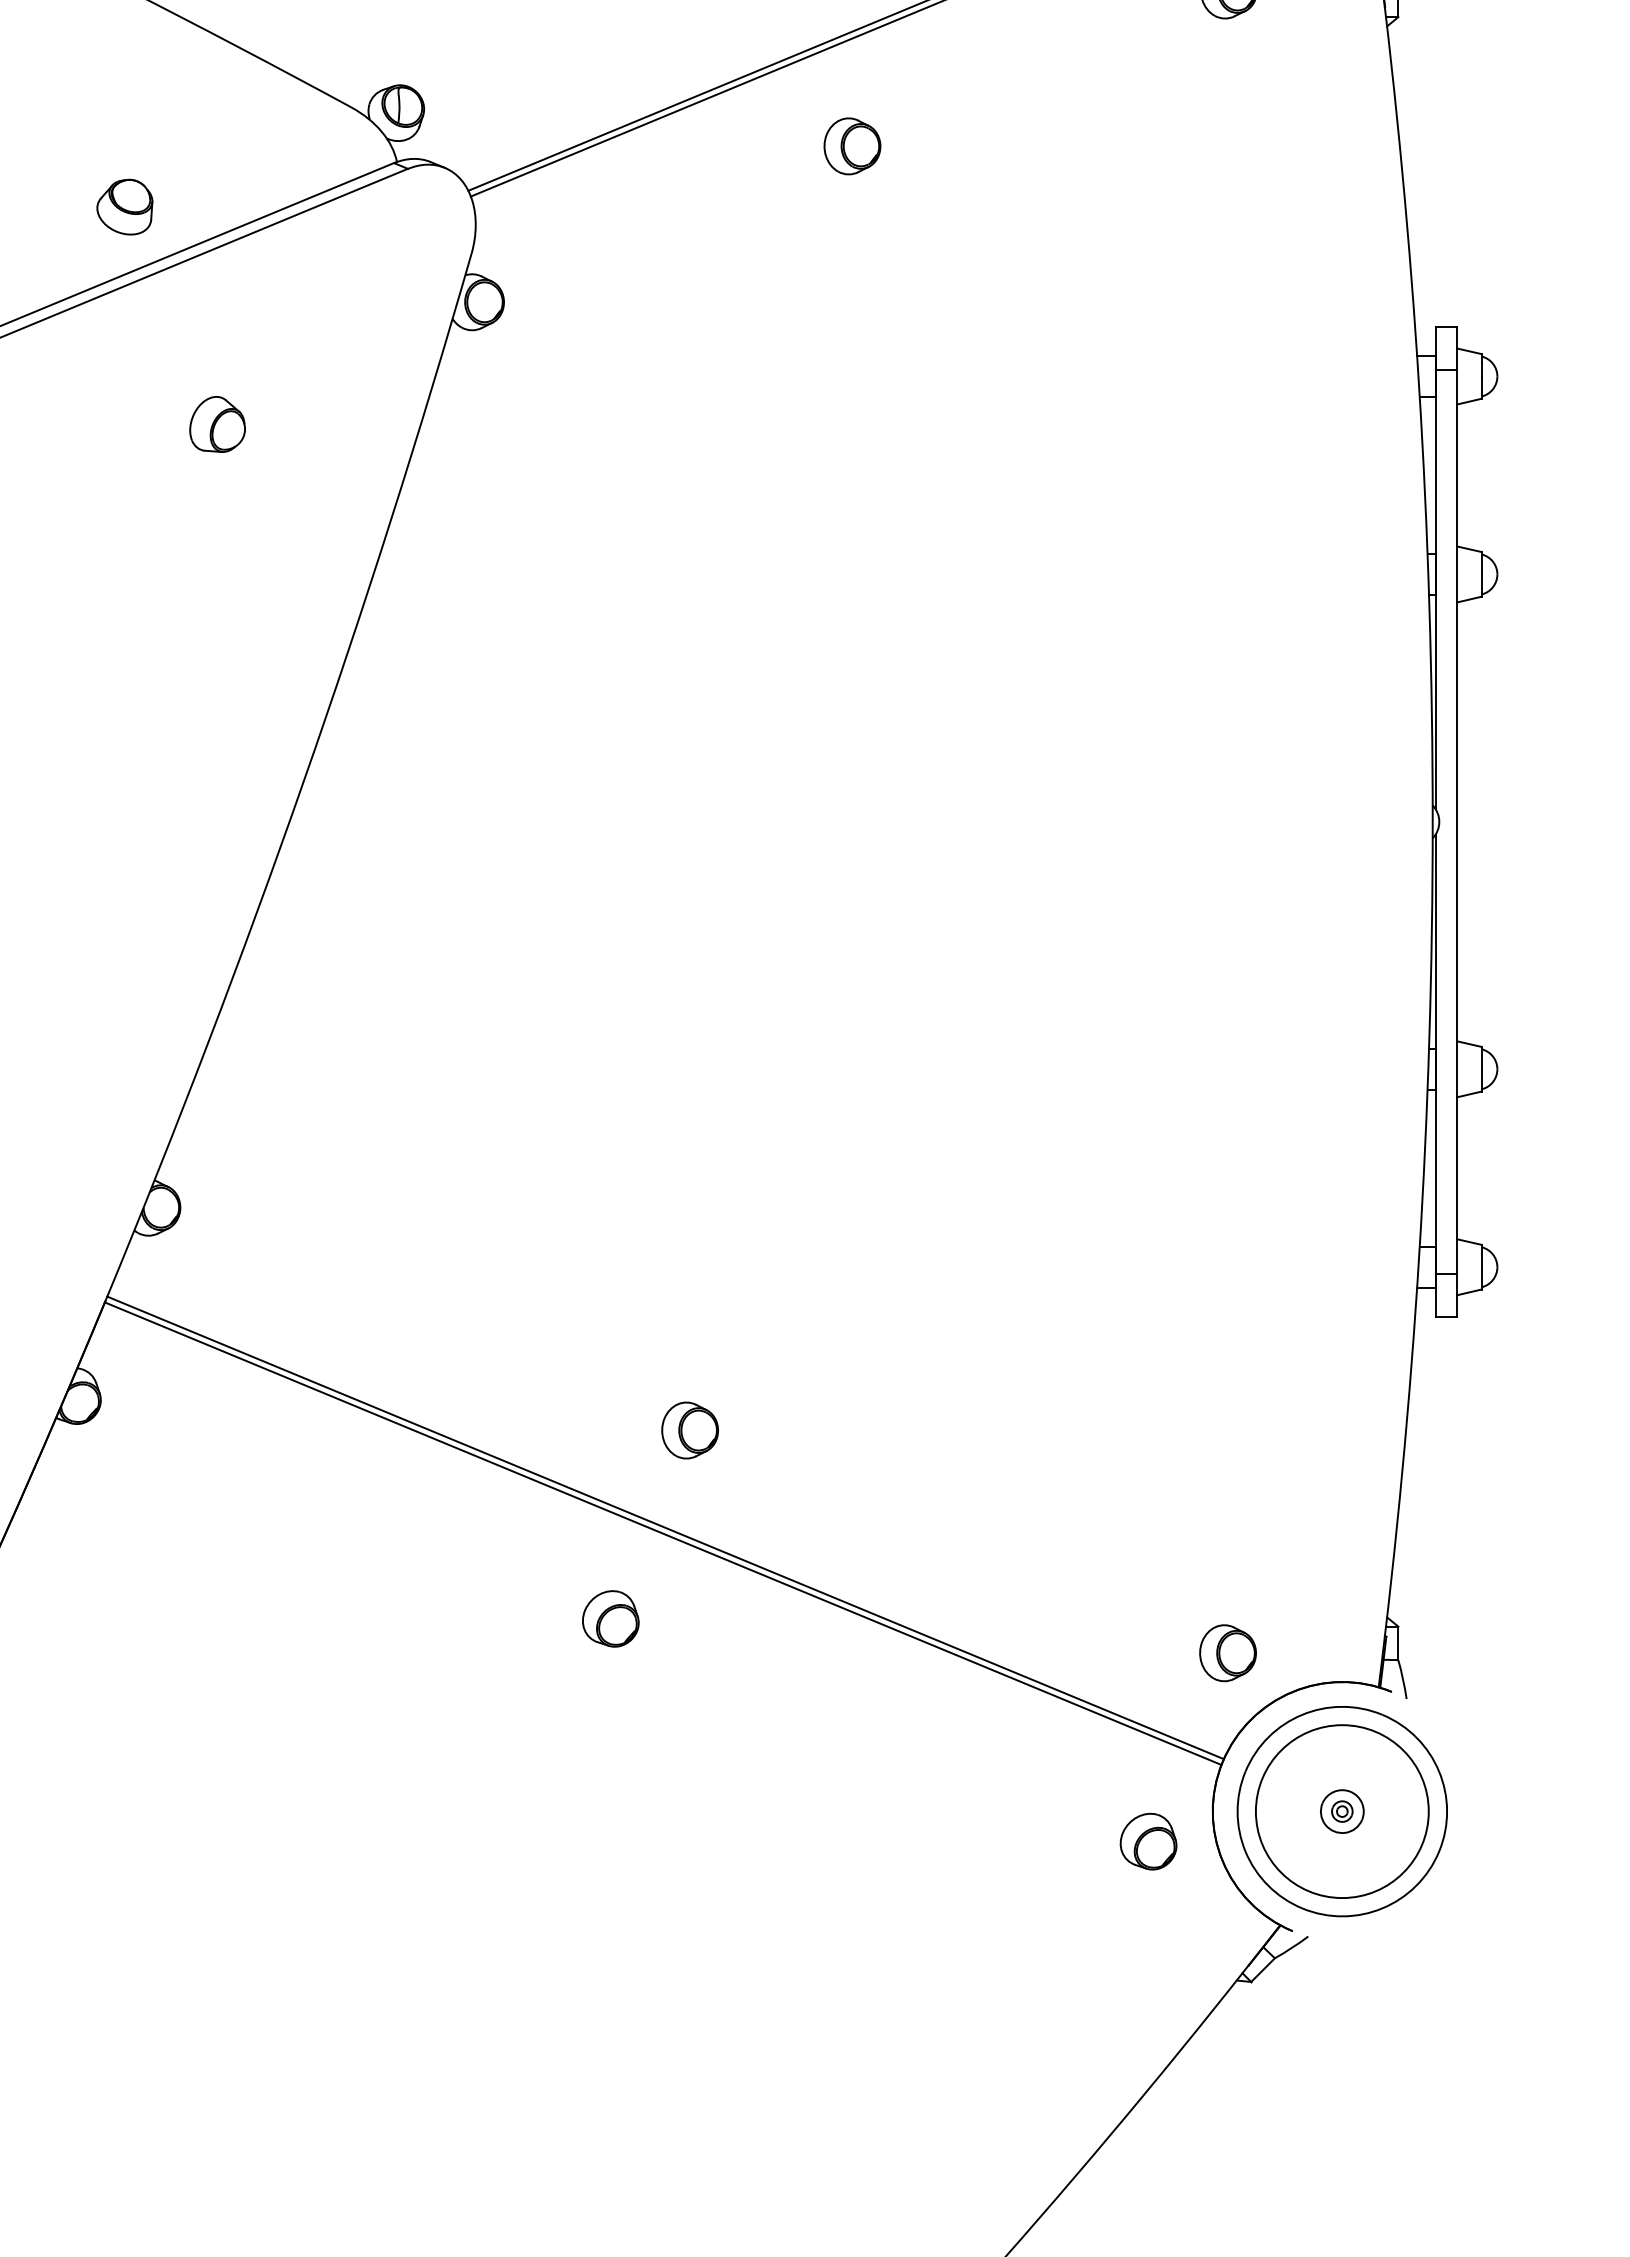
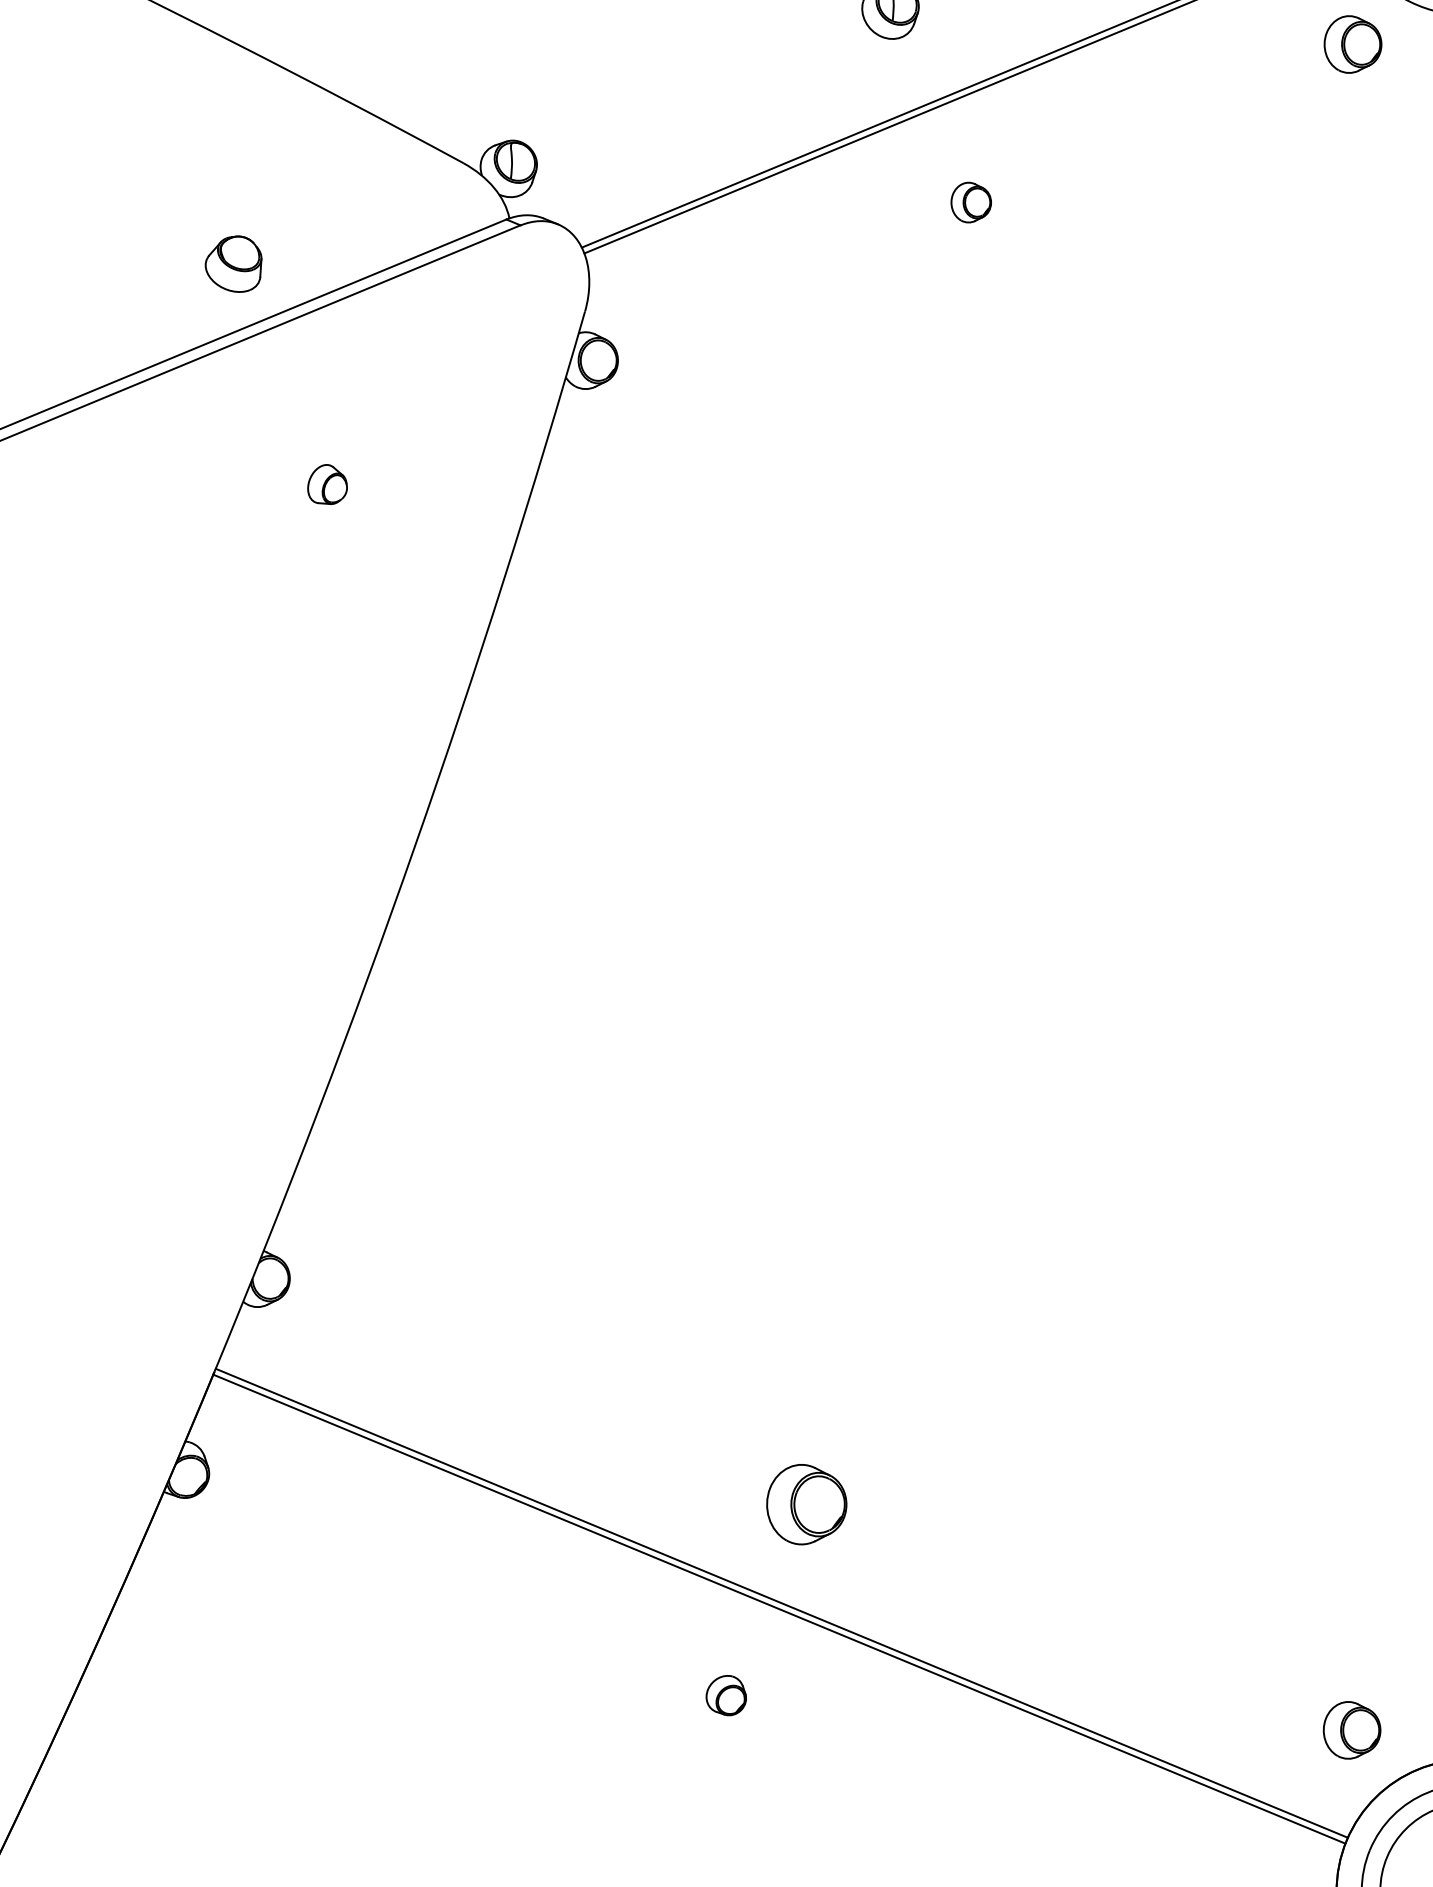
part: (852, 146) -> (971, 202), size x0.7
part: (217, 424) -> (327, 484), size x0.7
part: (689, 1430) -> (806, 1504), size x1.4
part: (610, 1618) -> (725, 1695), size x0.7

